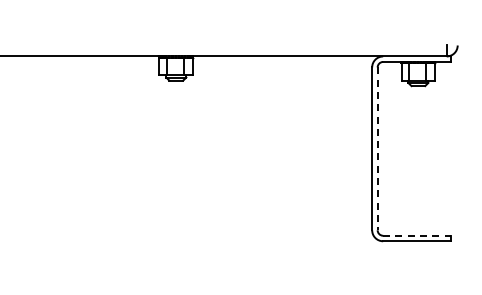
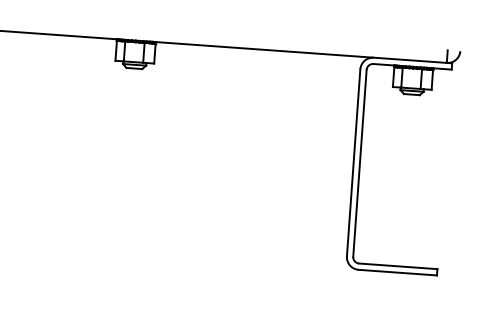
line: (377, 149) -> (359, 164), dashed -> solid
line: (417, 235) -> (398, 266), dashed -> solid

